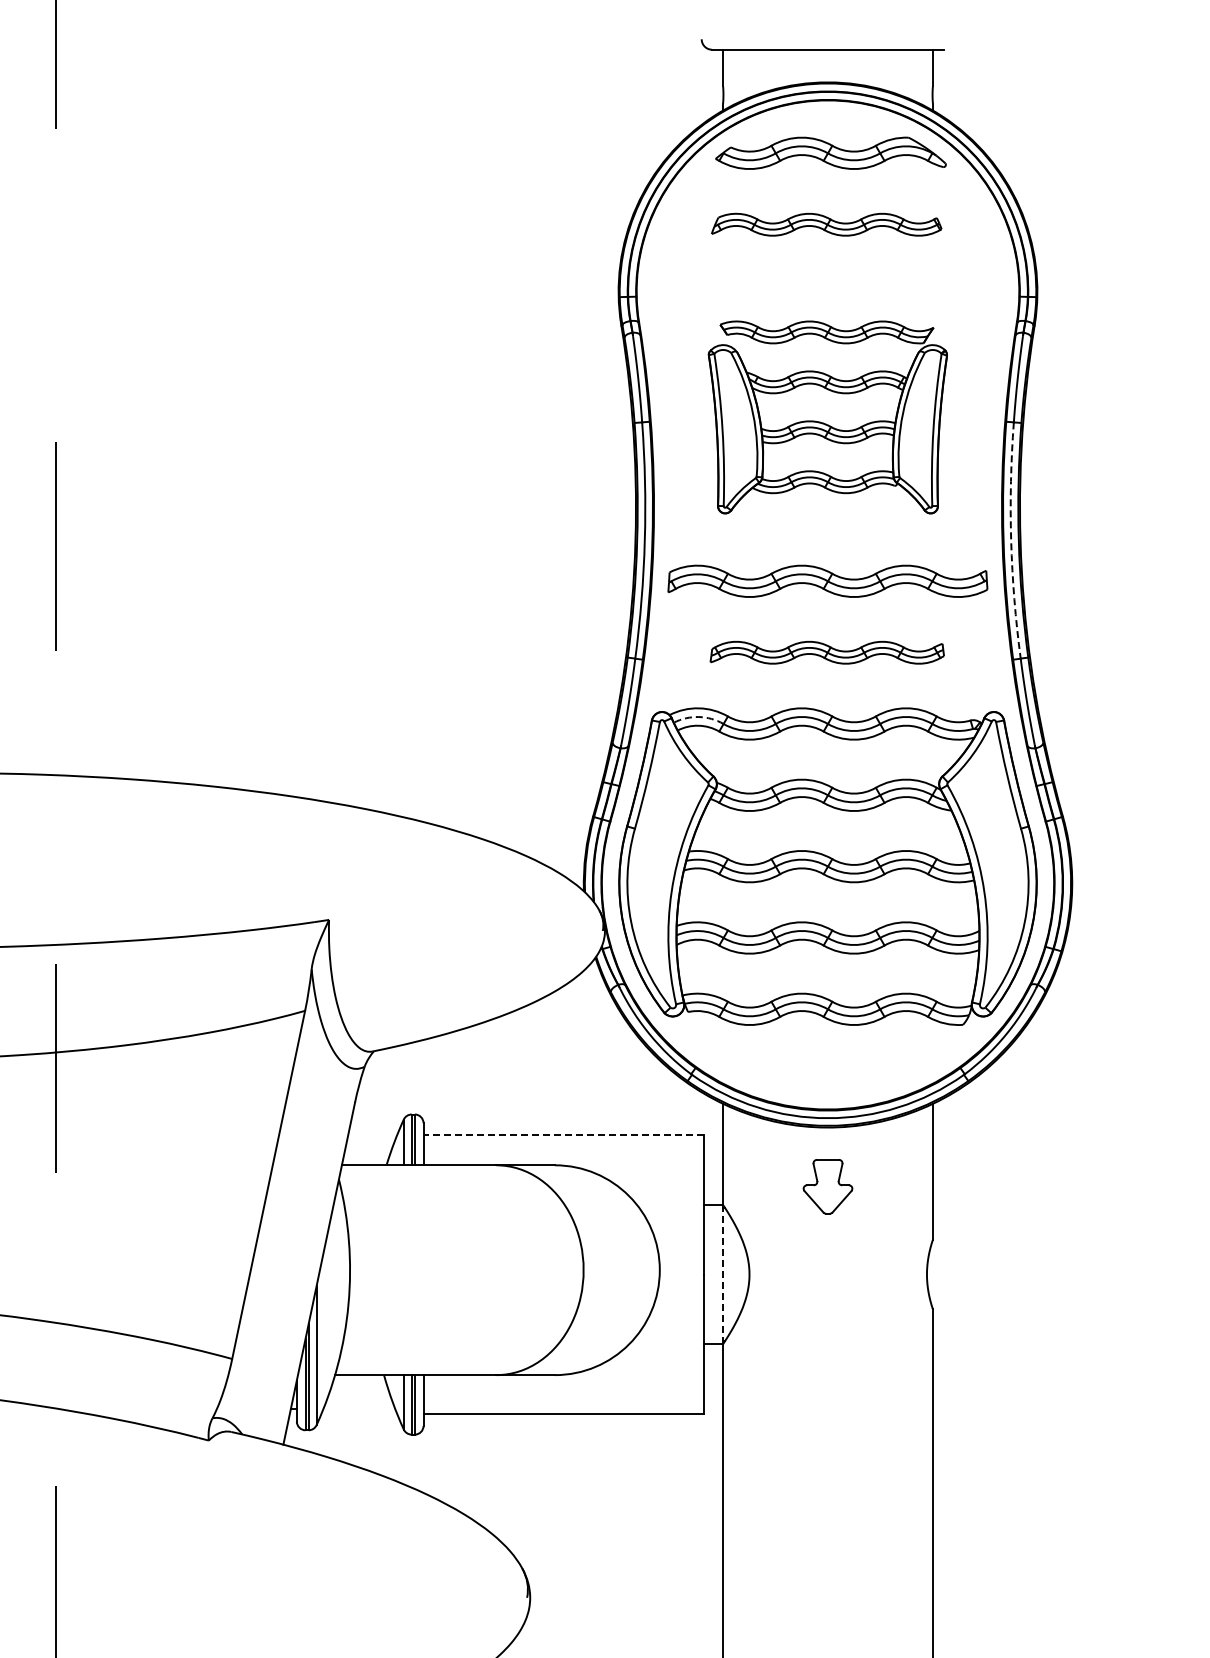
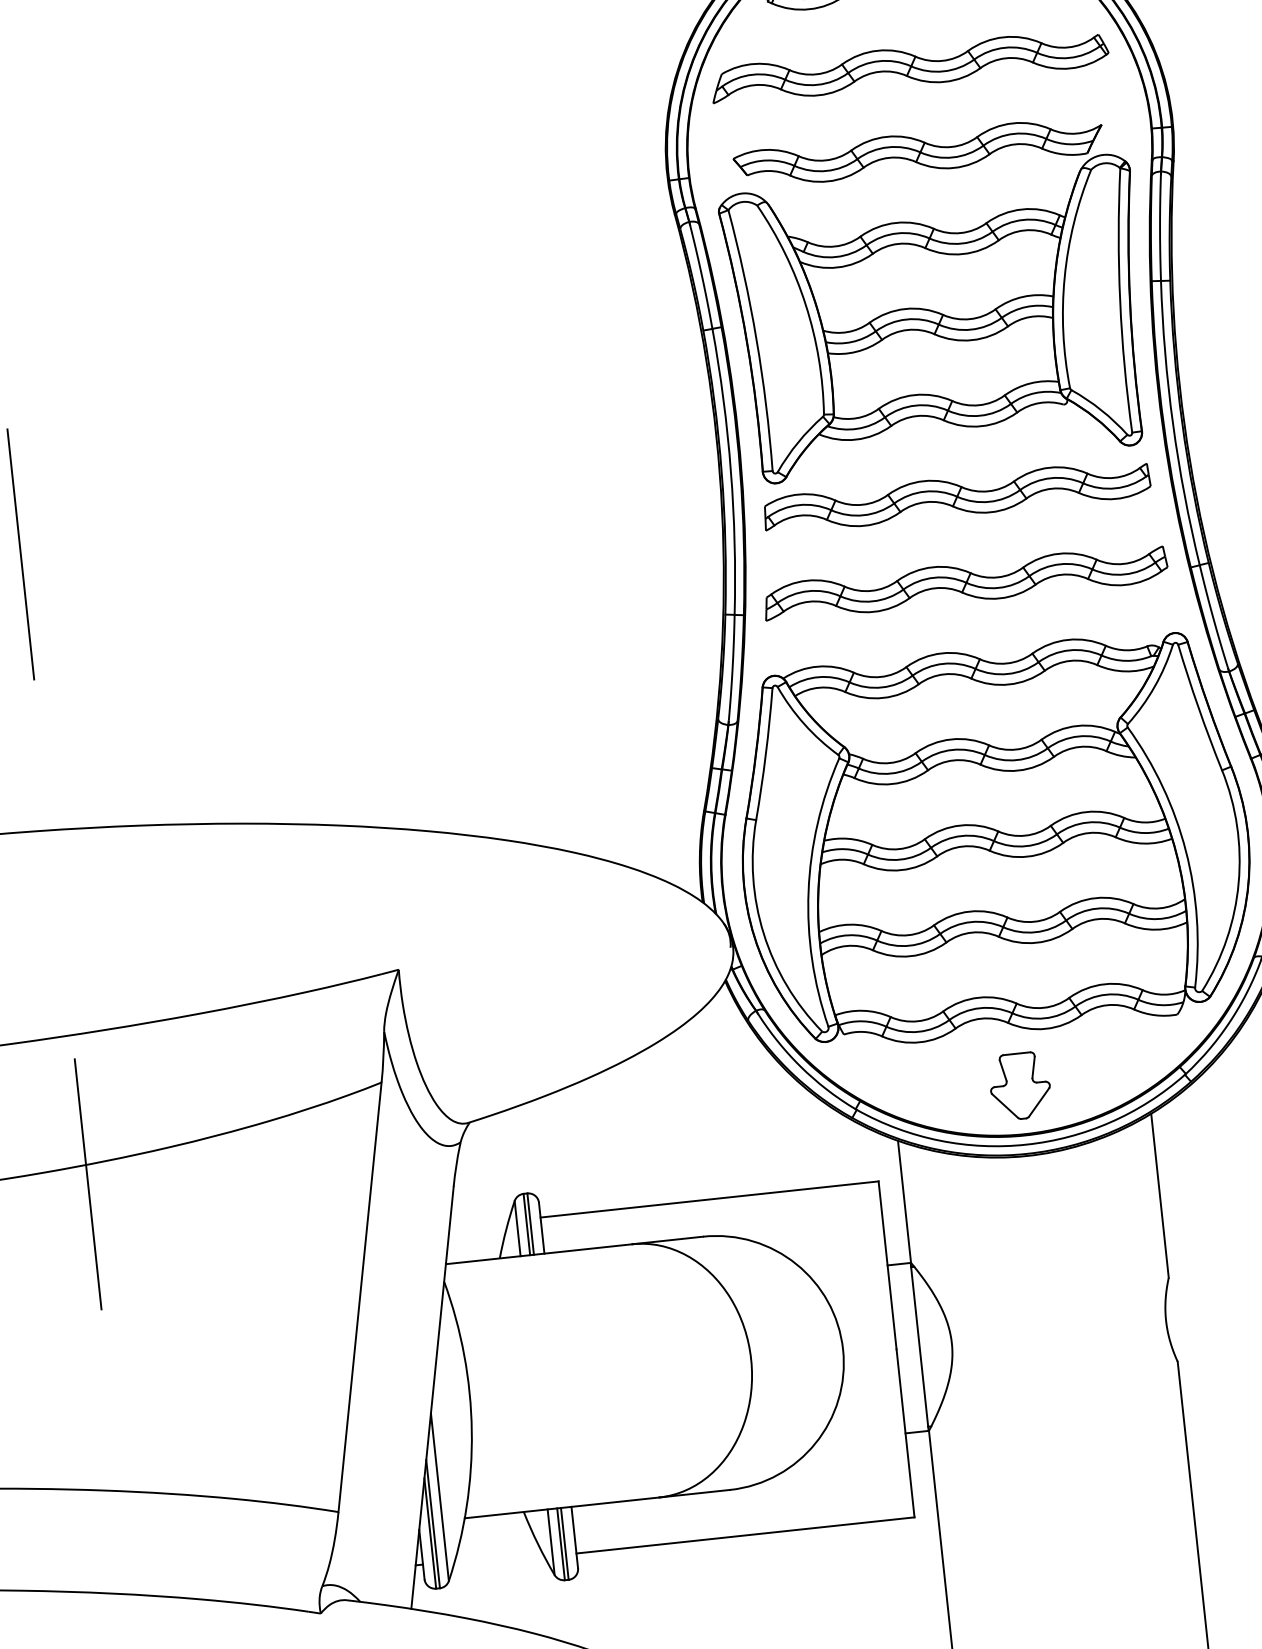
part: (826, 224) -> (909, 66), size x1.43
part: (827, 417) -> (935, 299), size x1.43
arc: (1011, 540) -> (1173, 423), dashed -> solid
part: (826, 652) -> (964, 582), size x1.43
arc: (698, 717) -> (818, 677), dashed -> solid
line: (563, 1135) -> (709, 1199), dashed -> solid
part: (827, 1186) -> (1019, 1085), moved
line: (722, 1274) -> (919, 1346), dashed -> solid

